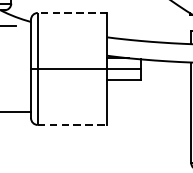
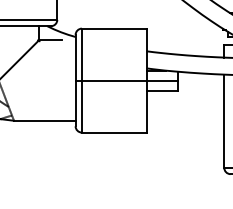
line: (71, 12) -> (113, 28), dashed -> solid
line: (72, 124) -> (114, 132), dashed -> solid

